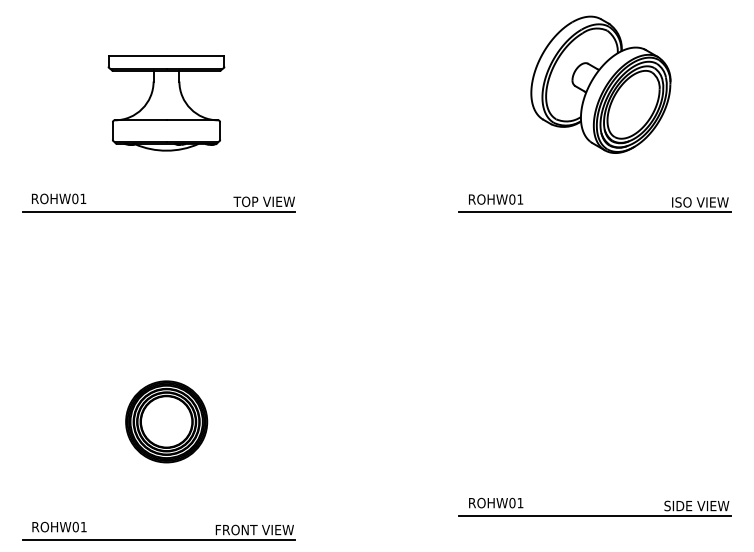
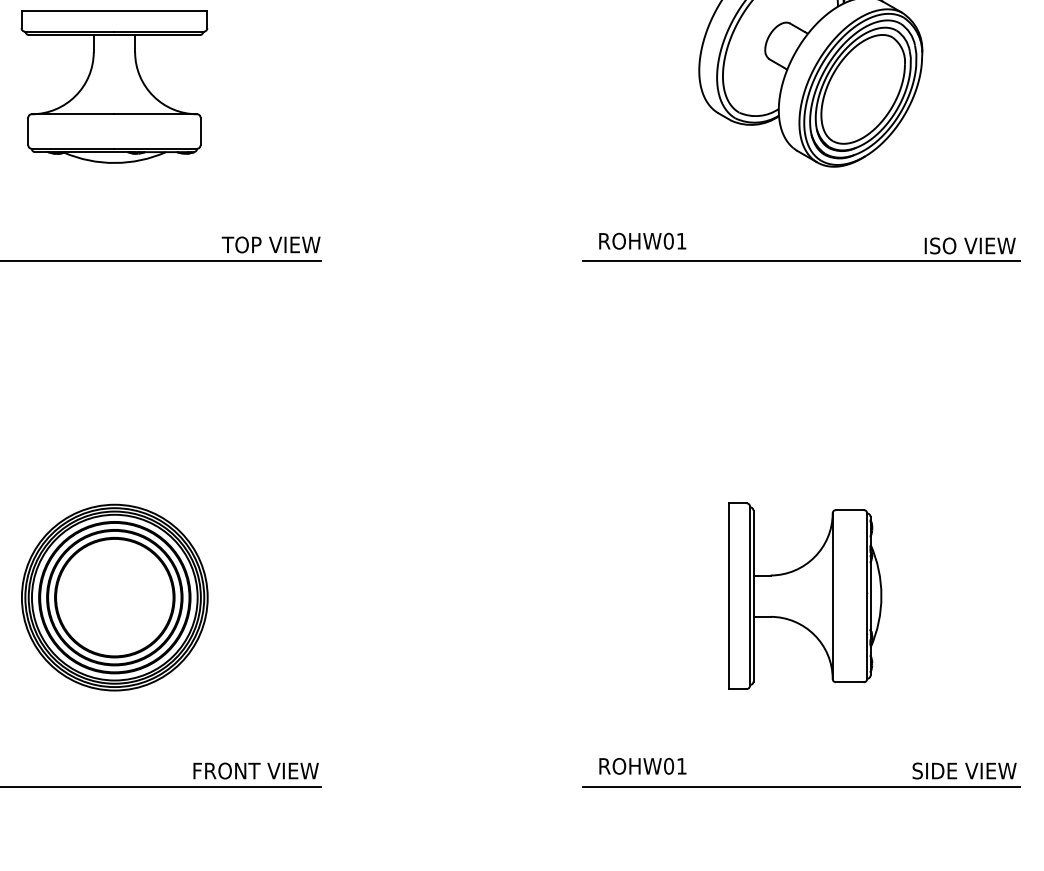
part: (597, 420) -> (805, 595), added
part: (166, 421) -> (114, 597), size x1.43
part: (594, 515) -> (800, 786), moved

